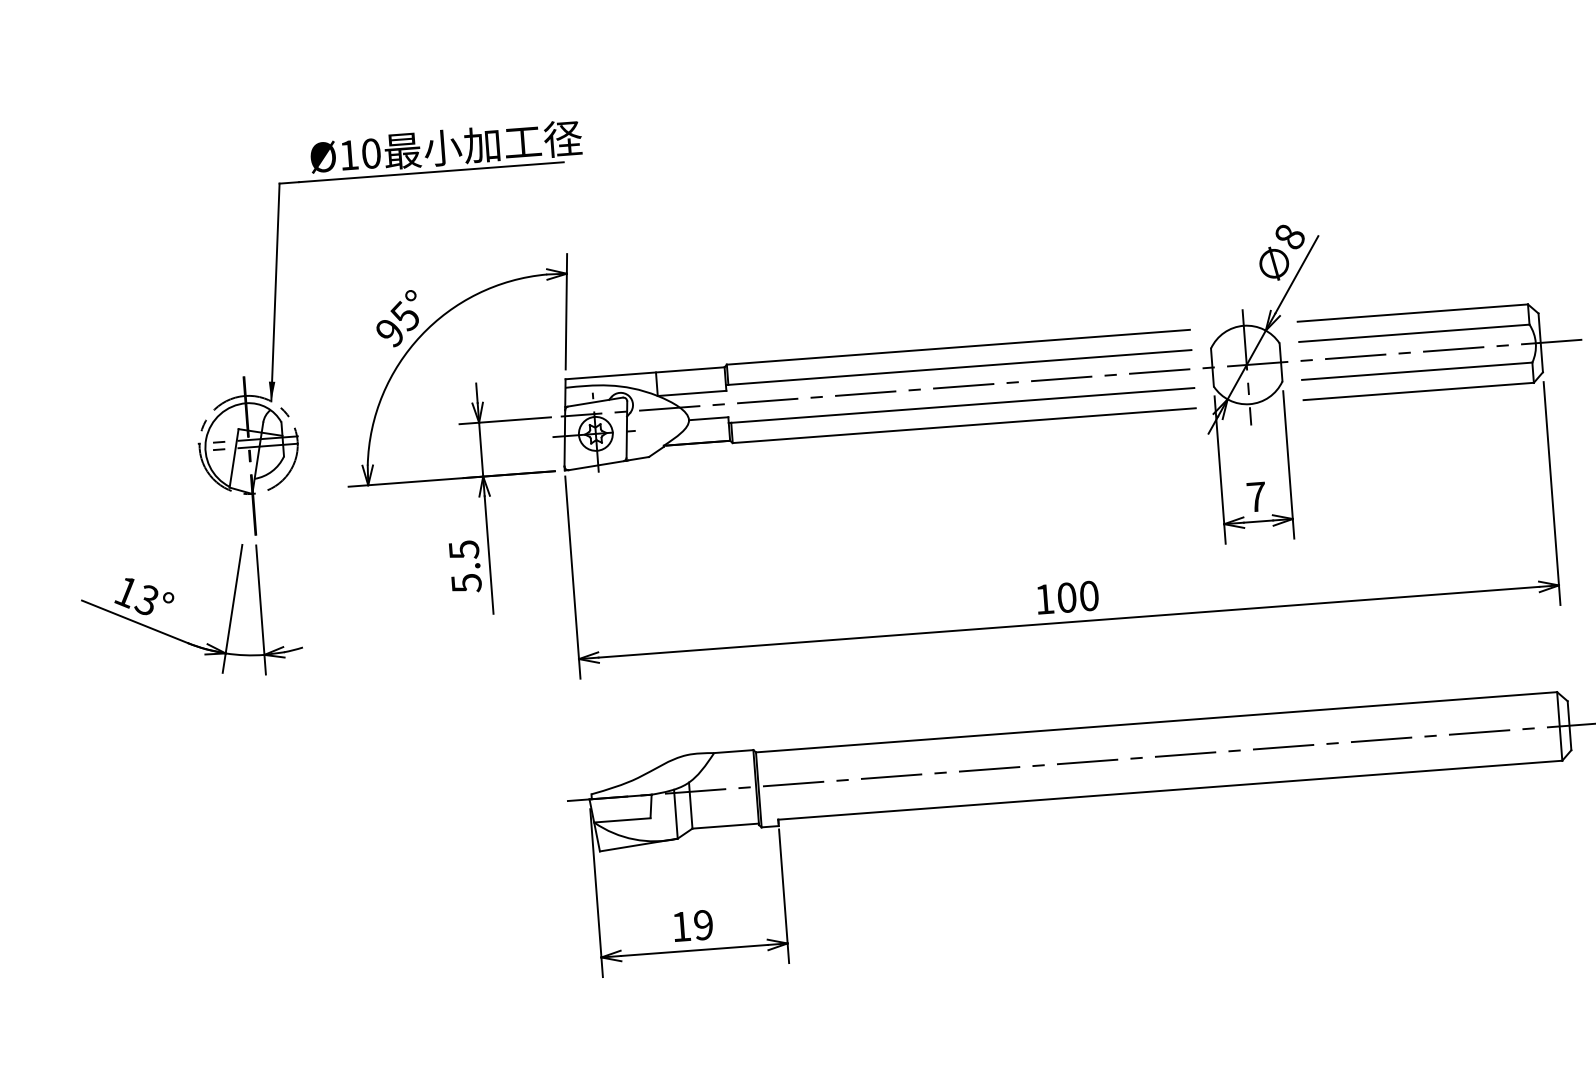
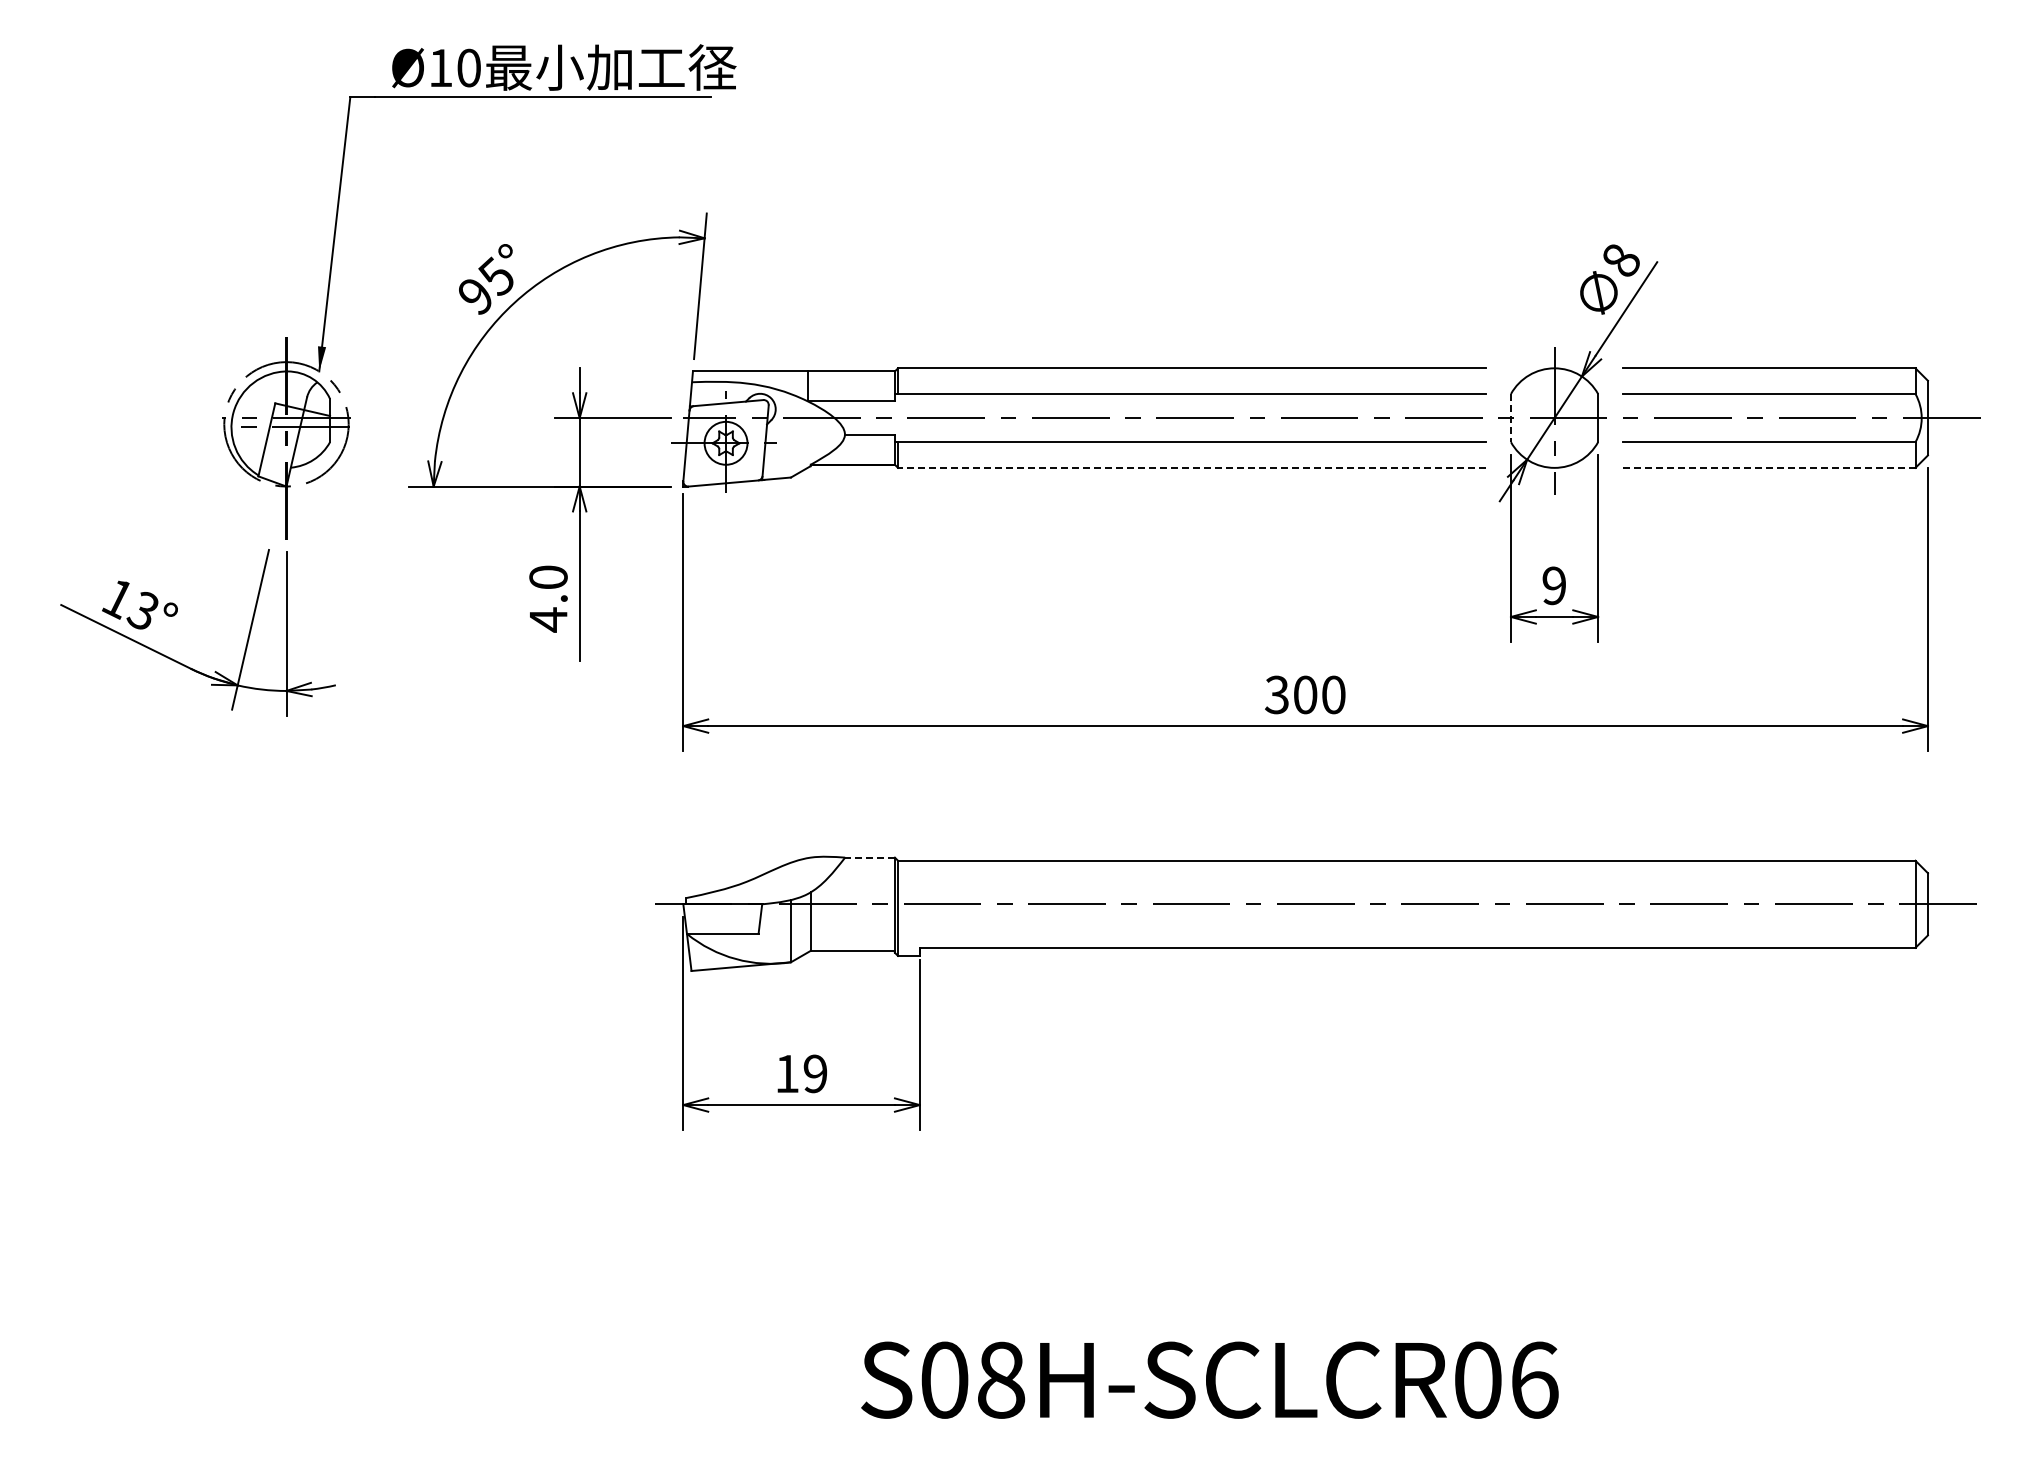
line: (1212, 367) -> (1511, 418), solid -> dashed
line: (1418, 391) -> (1768, 467), solid -> dashed
line: (963, 425) -> (1191, 467), solid -> dashed
text: (1256, 496) -> (1554, 585), 7 -> 9
text: (465, 566) -> (548, 598), 5.5 -> 4.0
text: (1044, 599) -> (1276, 694), 100 -> 300
line: (734, 751) -> (870, 857), solid -> dashed

